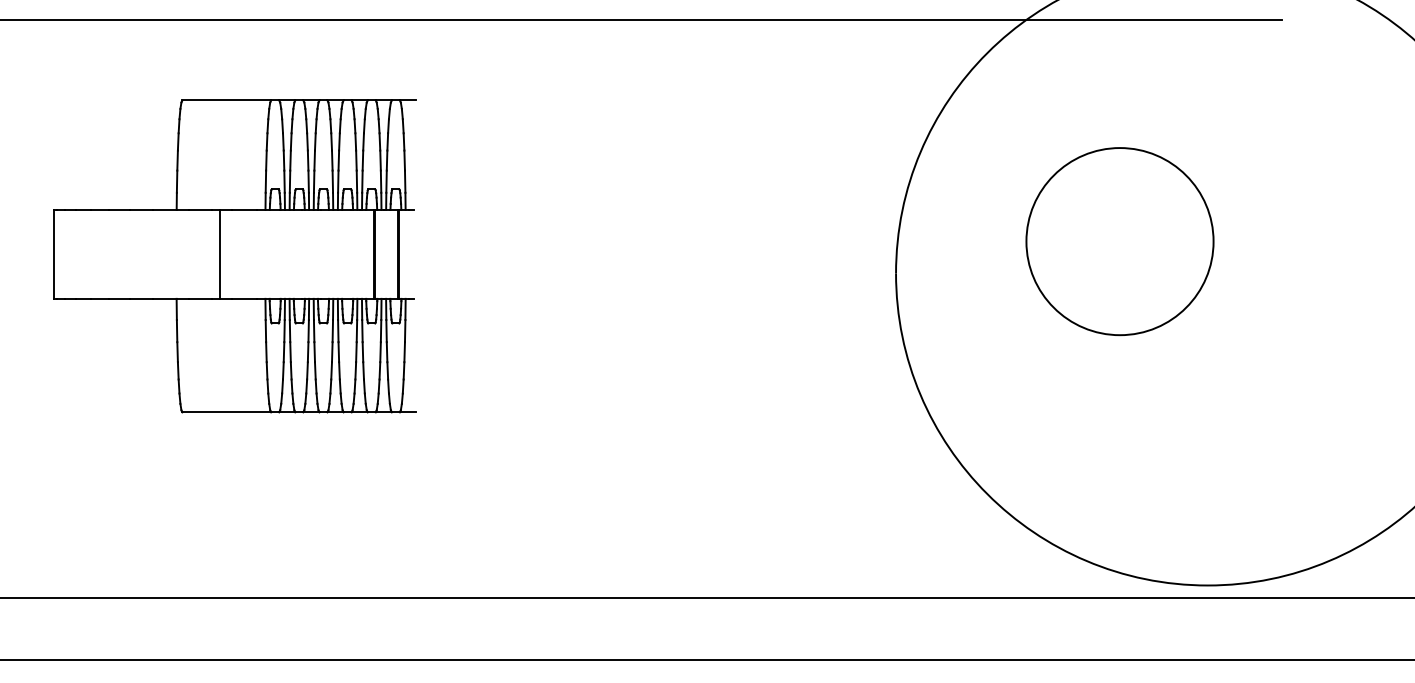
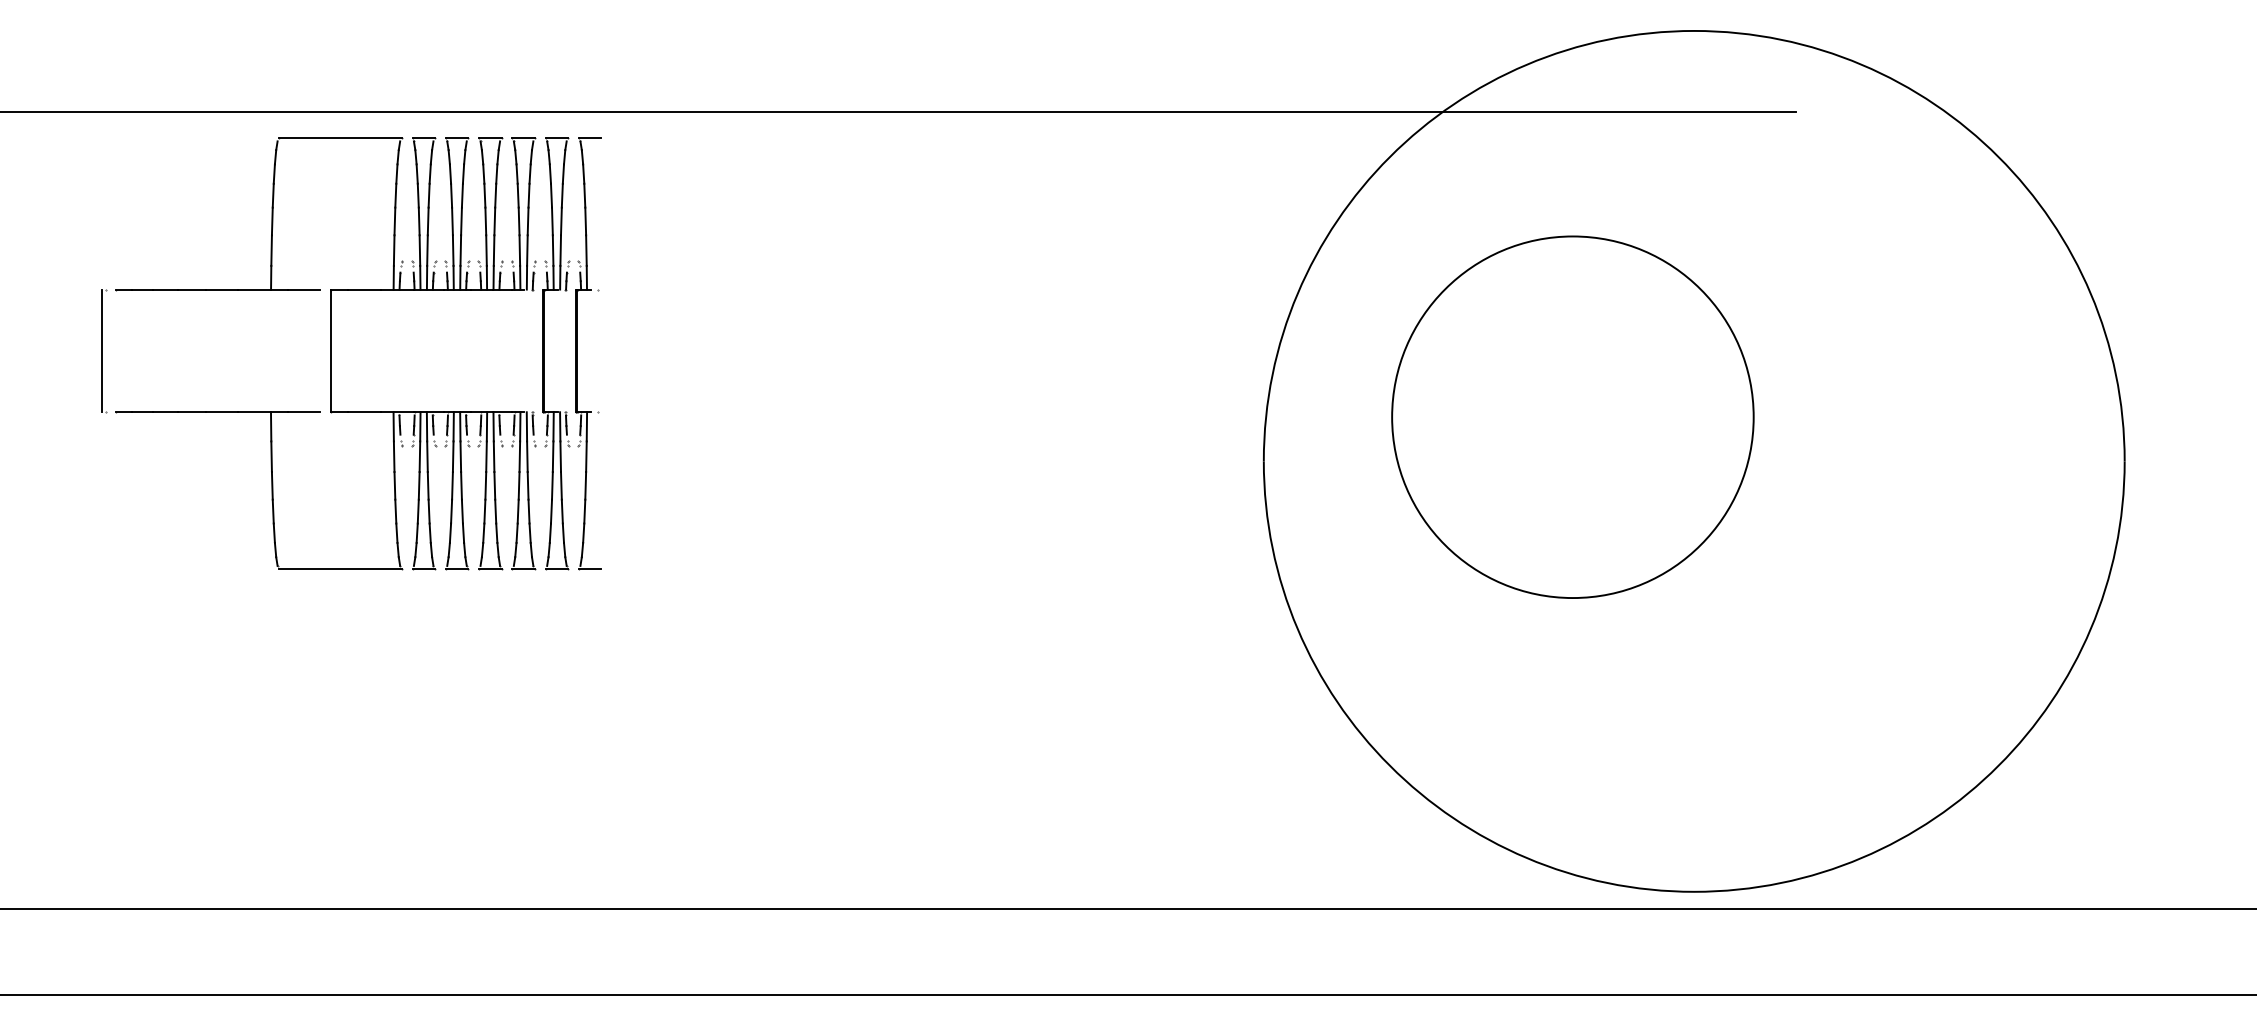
circle: (1119, 241) -> (1572, 417), size x1.4
part: (220, 256) -> (331, 353), moved

